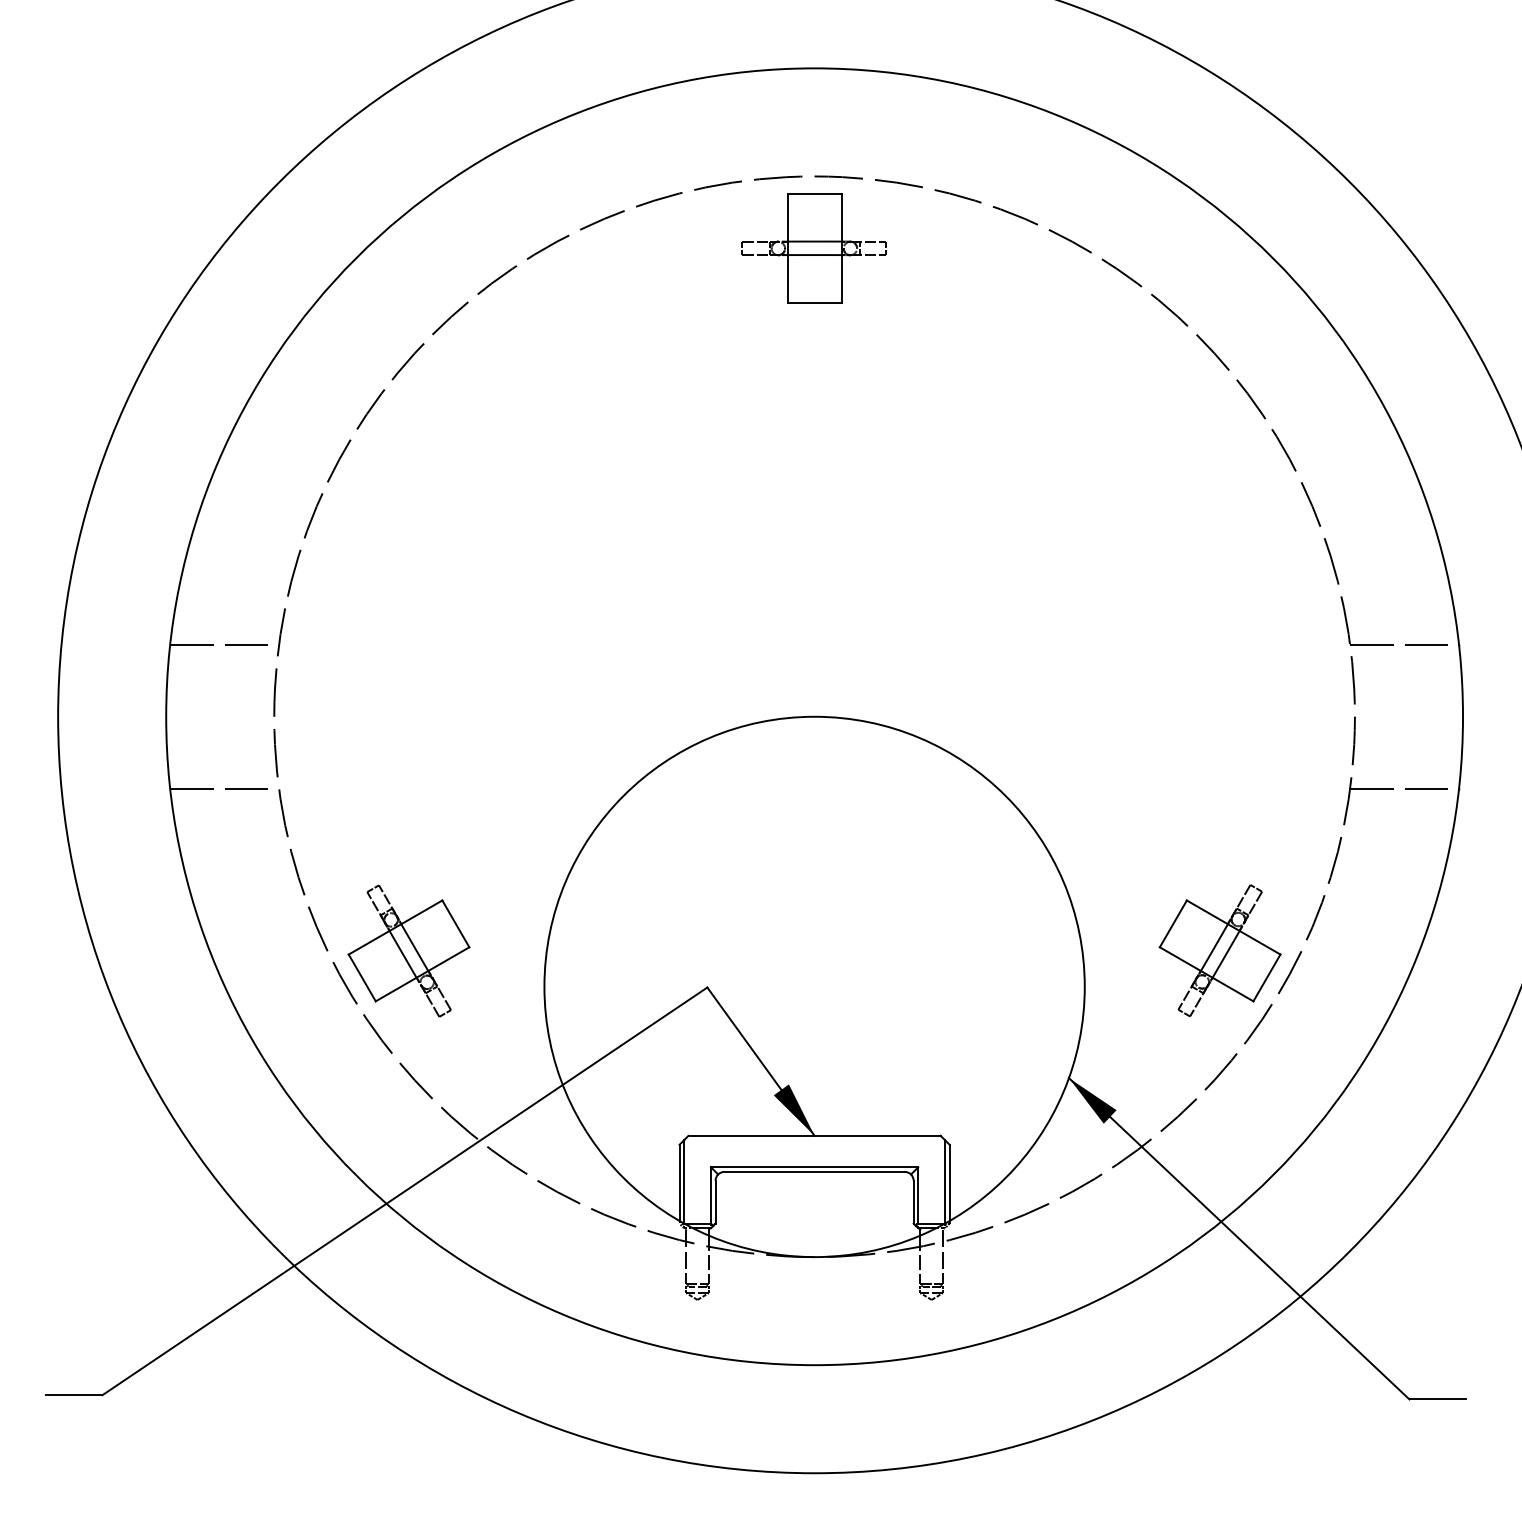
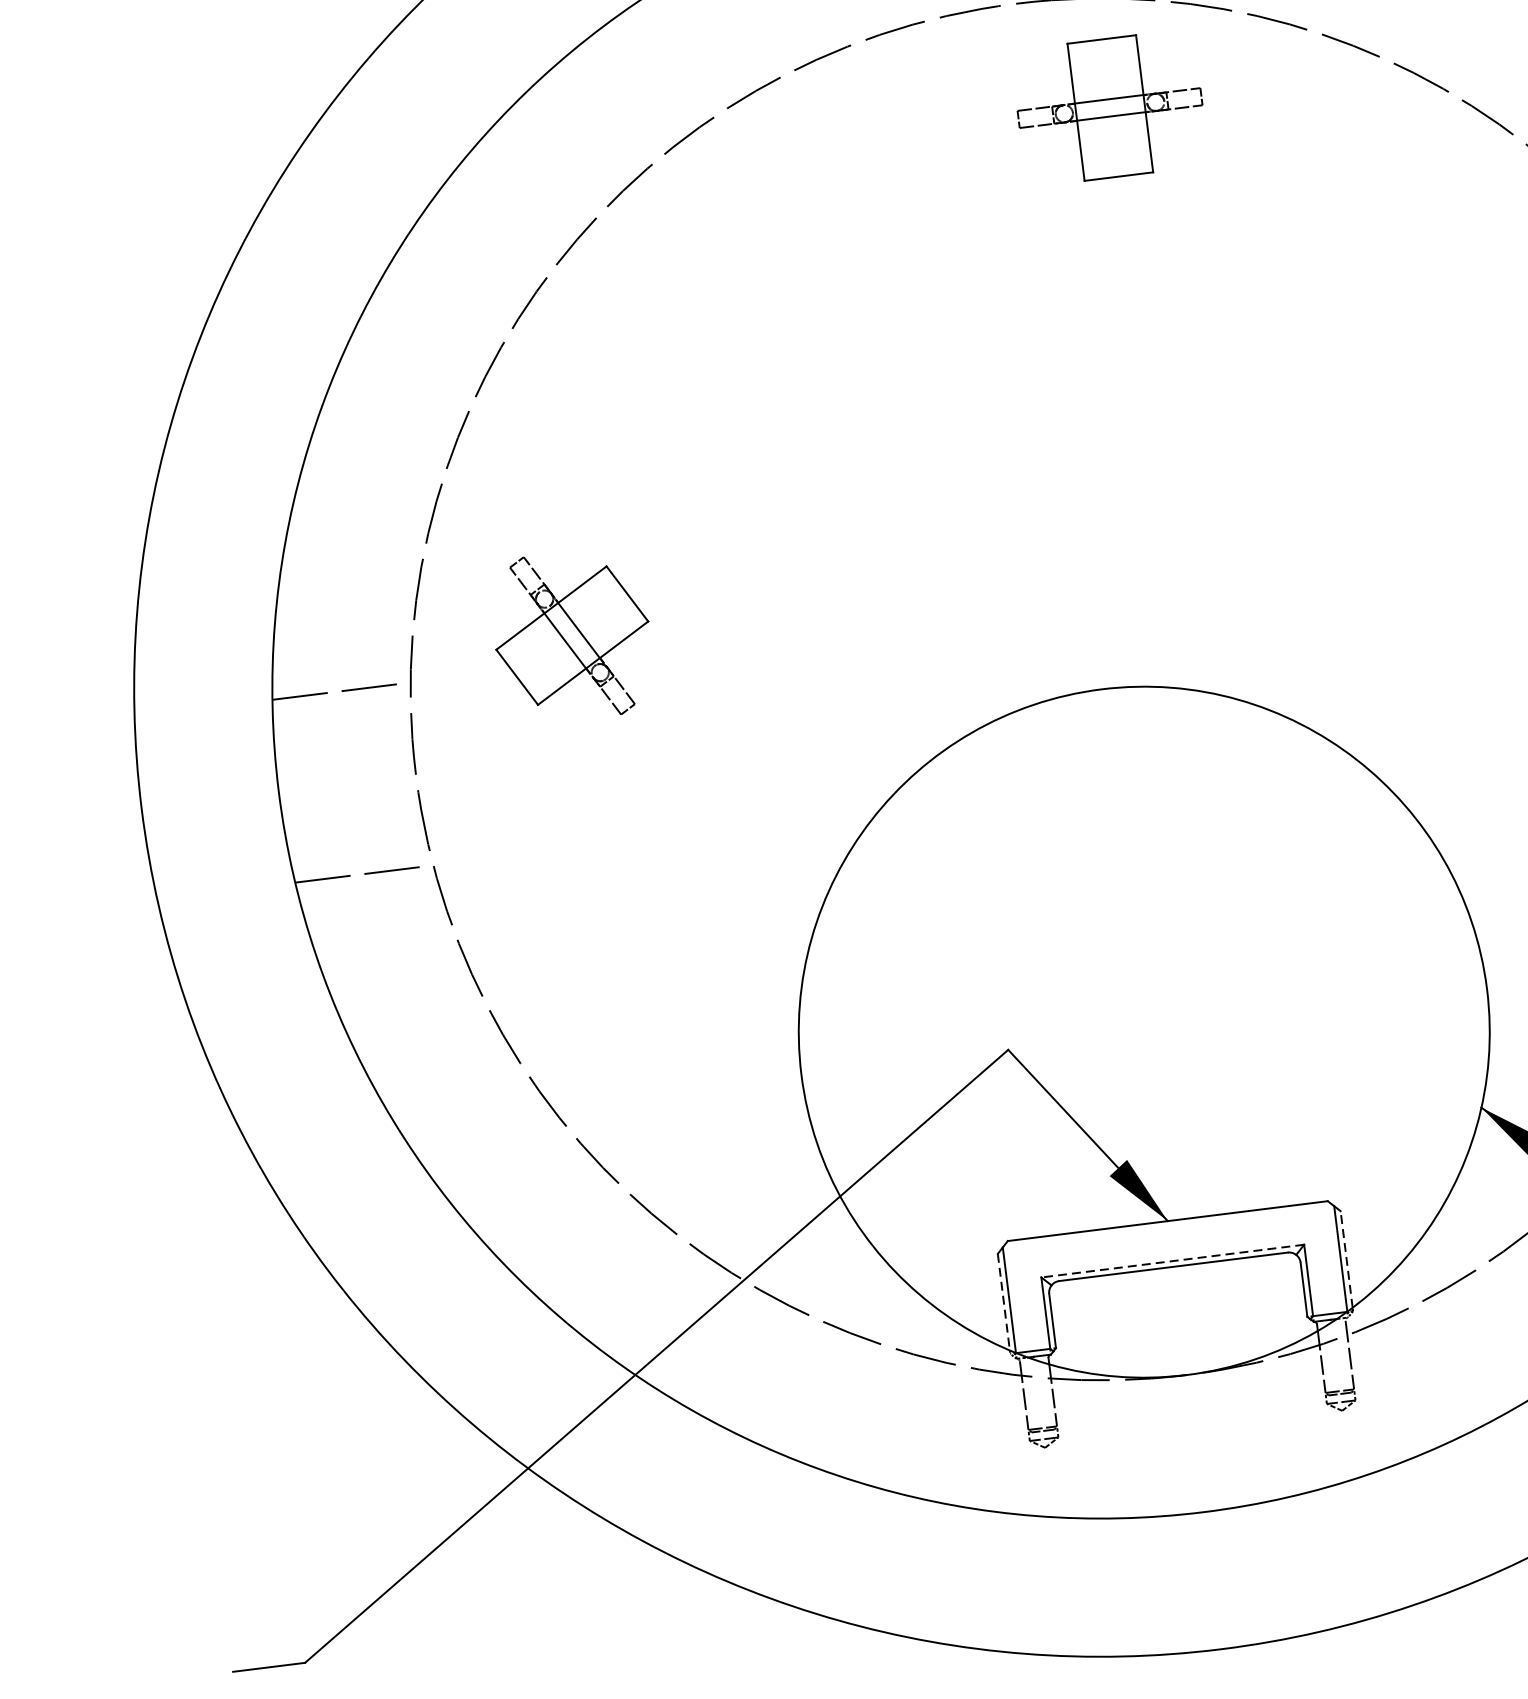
part: (813, 248) -> (1108, 108), moved
part: (408, 950) -> (571, 635), moved
line: (814, 1167) -> (1172, 1261), solid -> dashed
line: (949, 1182) -> (1346, 1259), solid -> dashed
line: (679, 1183) -> (1003, 1302), solid -> dashed

